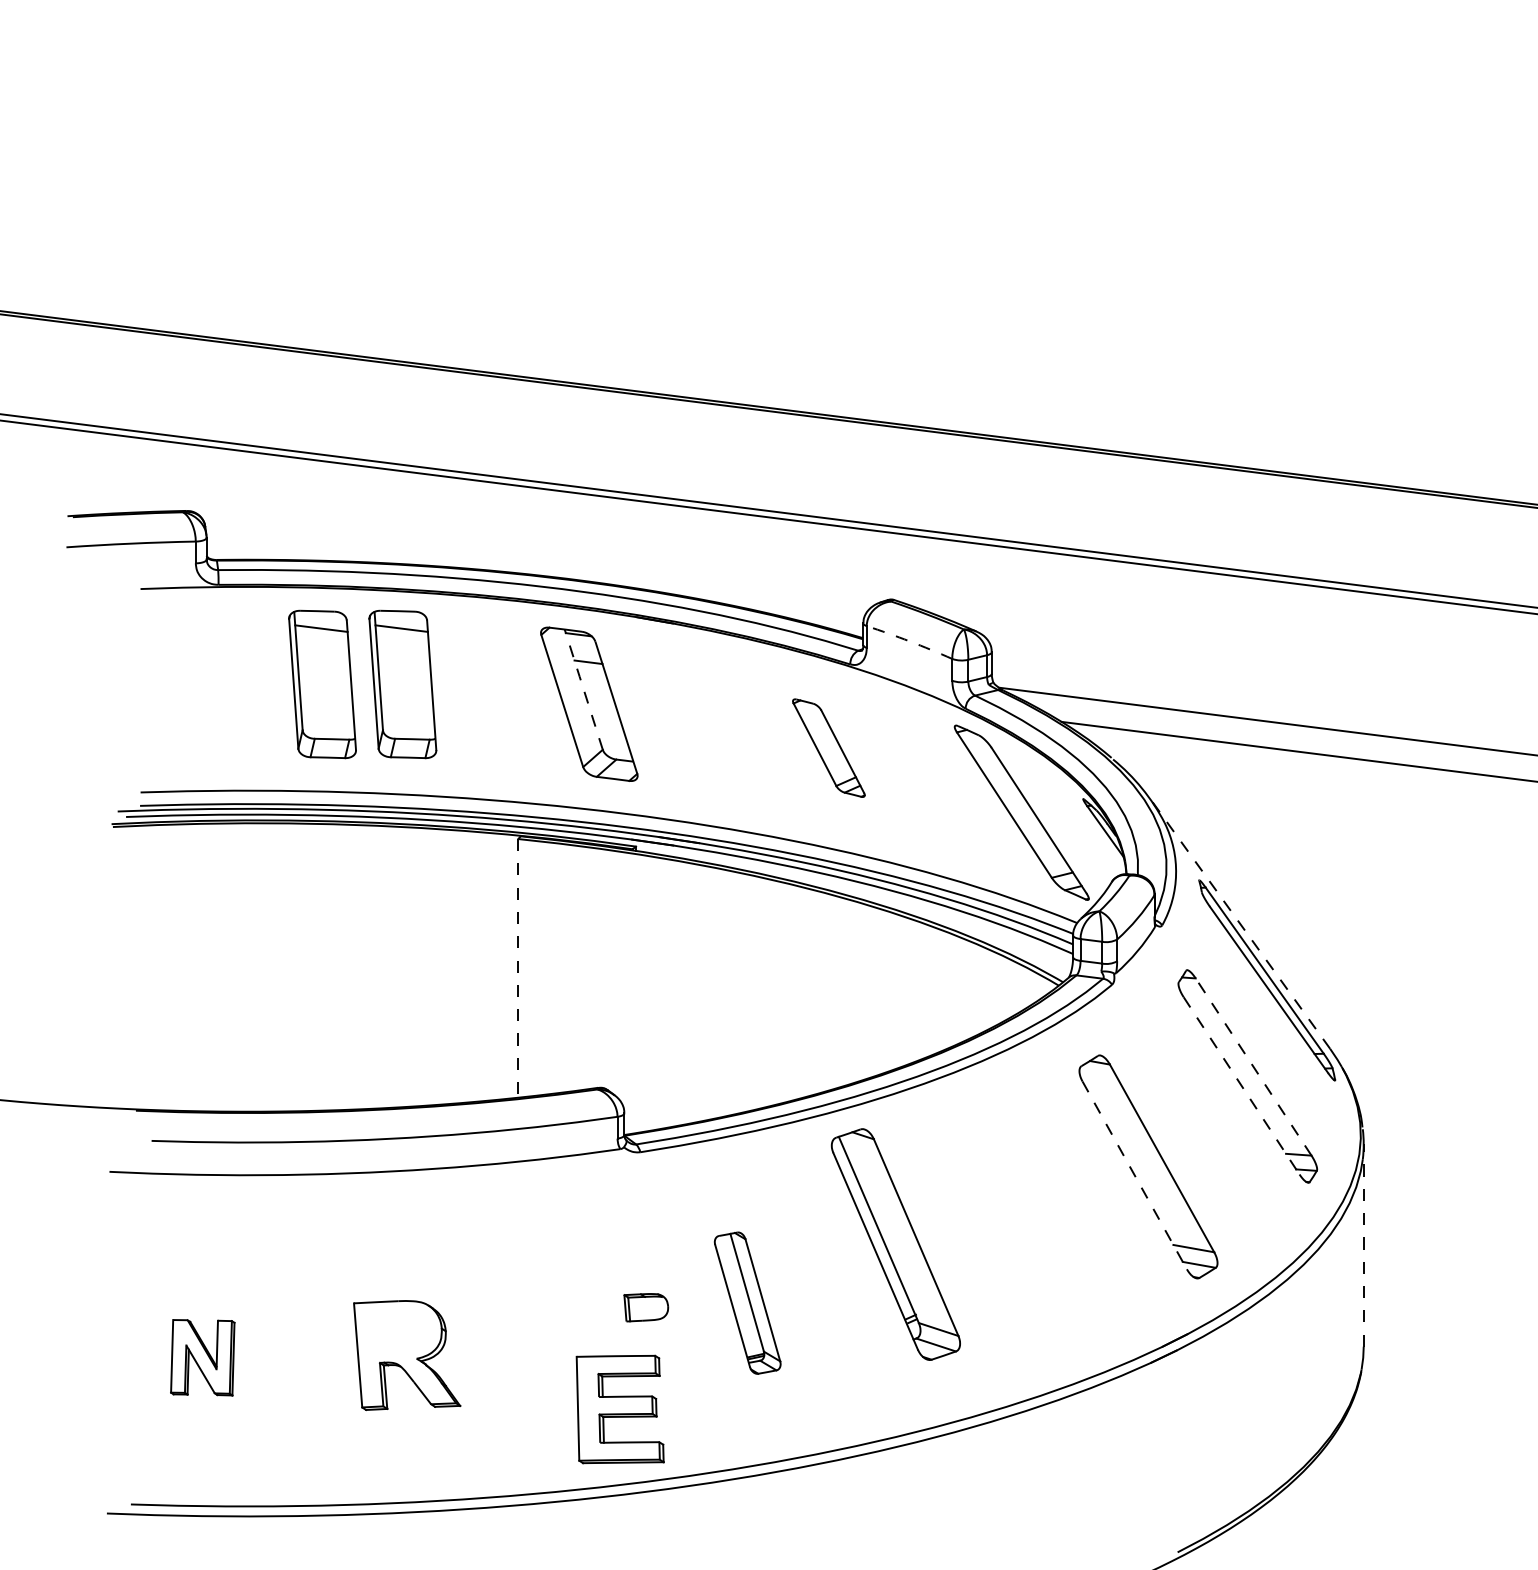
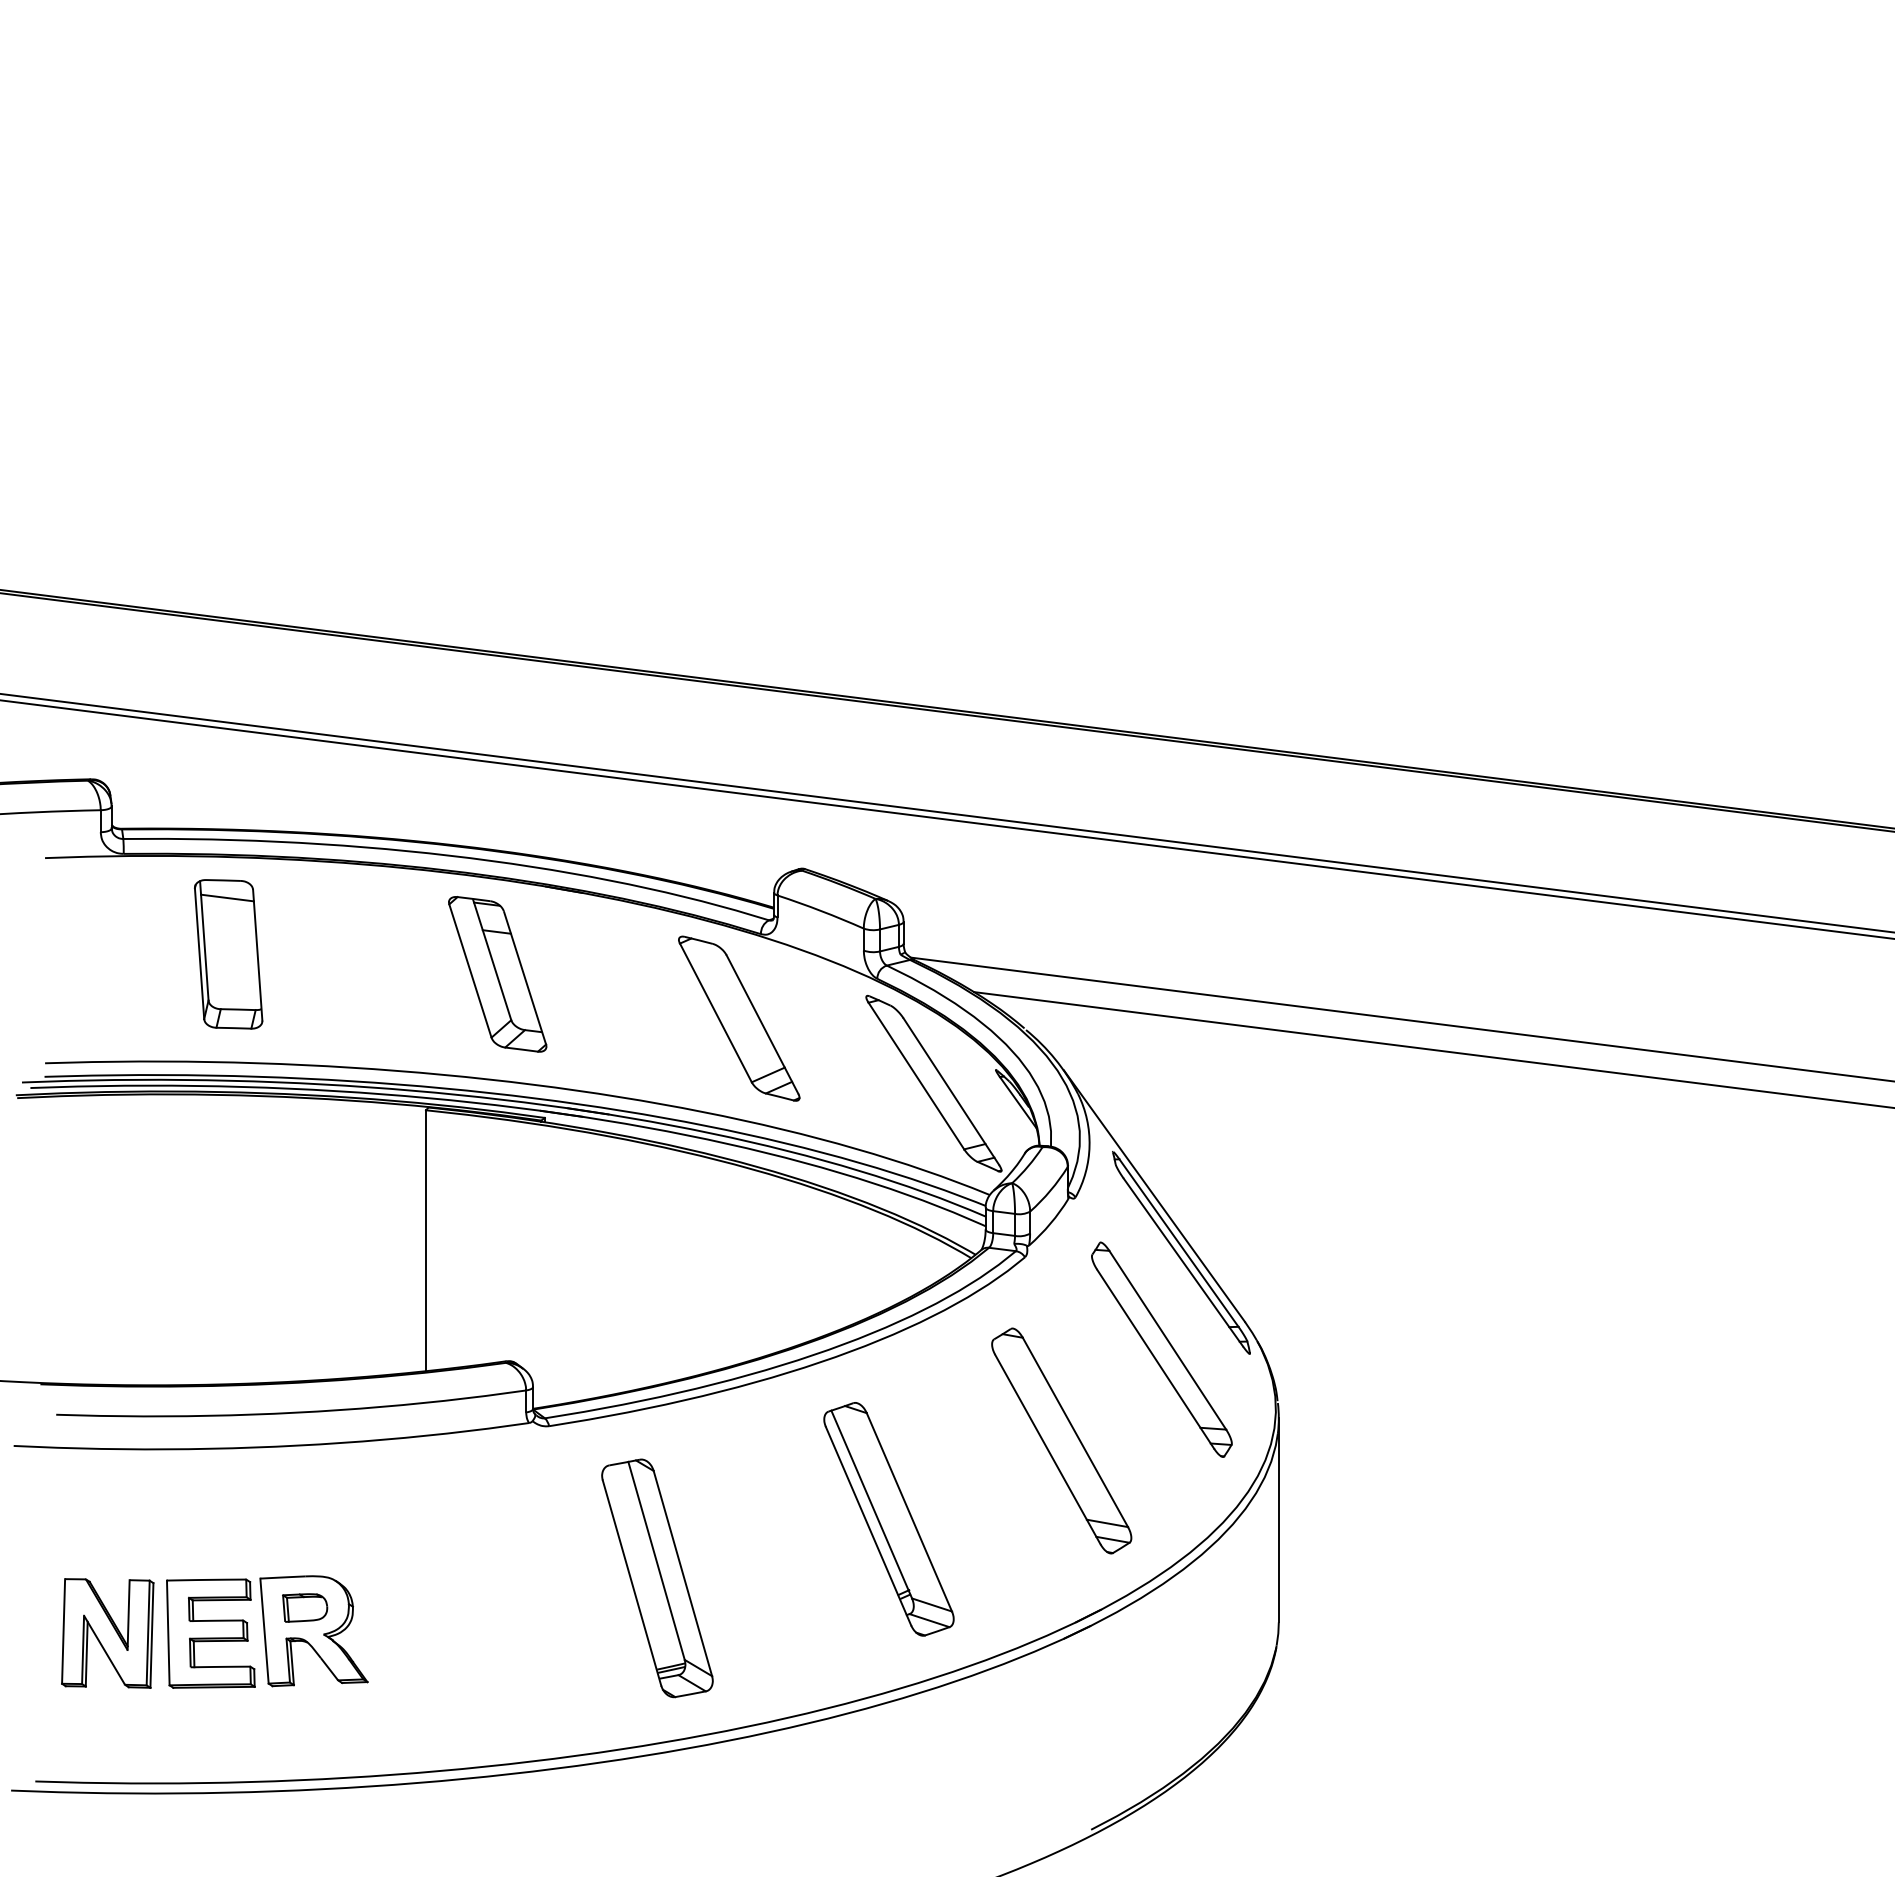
arc: (910, 640) -> (821, 910), dashed -> solid
part: (402, 684) -> (309, 954), removed
line: (583, 688) -> (491, 958), dashed -> solid
part: (829, 748) -> (739, 1018), size x1.67
line: (1240, 924) -> (1154, 1196), dashed -> solid
line: (518, 969) -> (426, 1241), dashed -> solid
line: (1253, 1067) -> (1167, 1340), dashed -> solid
line: (1241, 1086) -> (1155, 1359), dashed -> solid
line: (1135, 1176) -> (1048, 1450), dashed -> solid
part: (895, 1244) -> (888, 1519), moved
line: (1363, 1244) -> (1278, 1519), dashed -> solid
part: (747, 1303) -> (657, 1578), size x1.67
part: (646, 1307) -> (305, 1607), moved
part: (202, 1357) -> (107, 1633), size x1.43
part: (619, 1409) -> (210, 1633), moved

